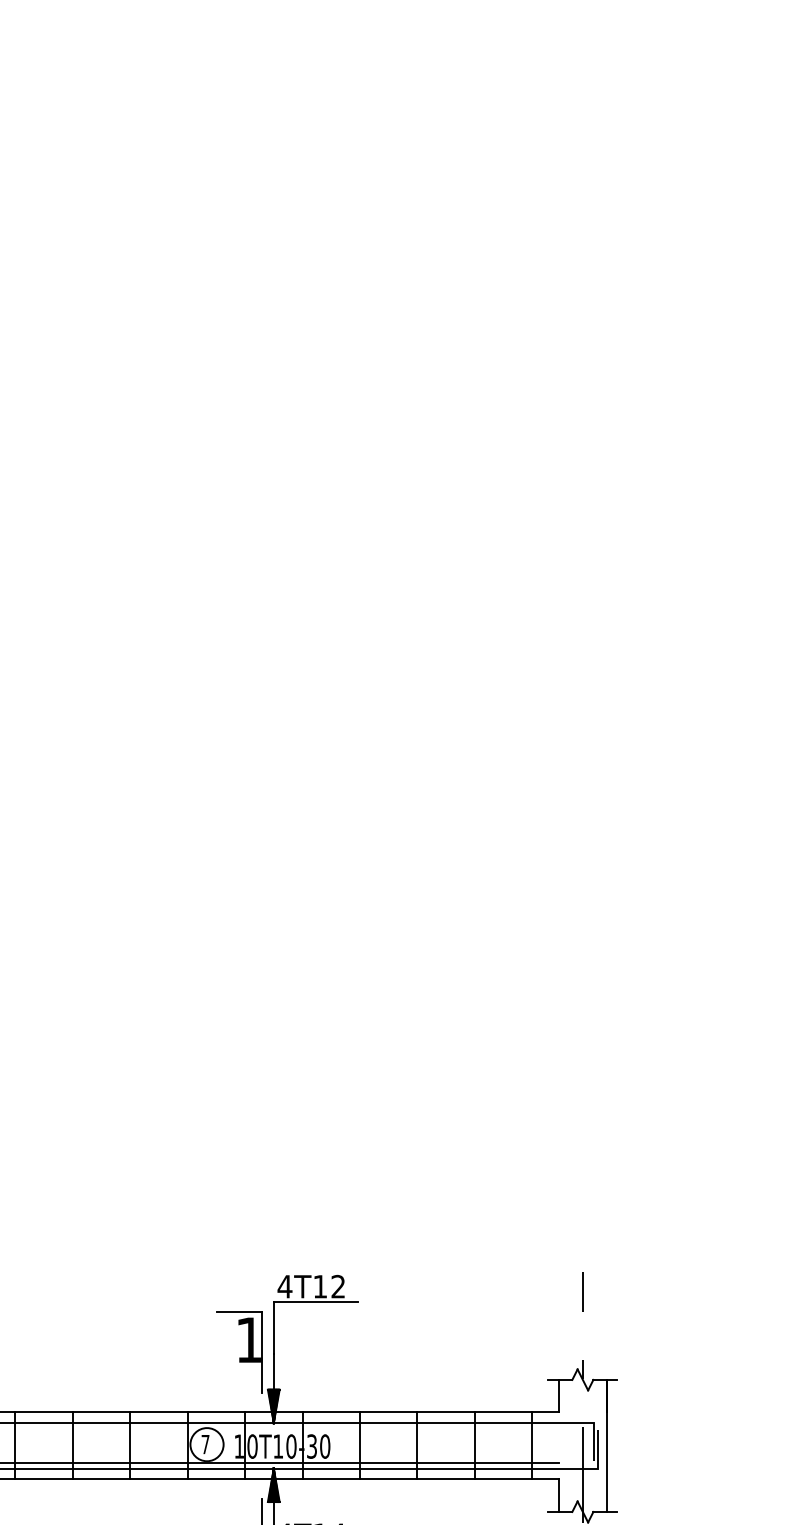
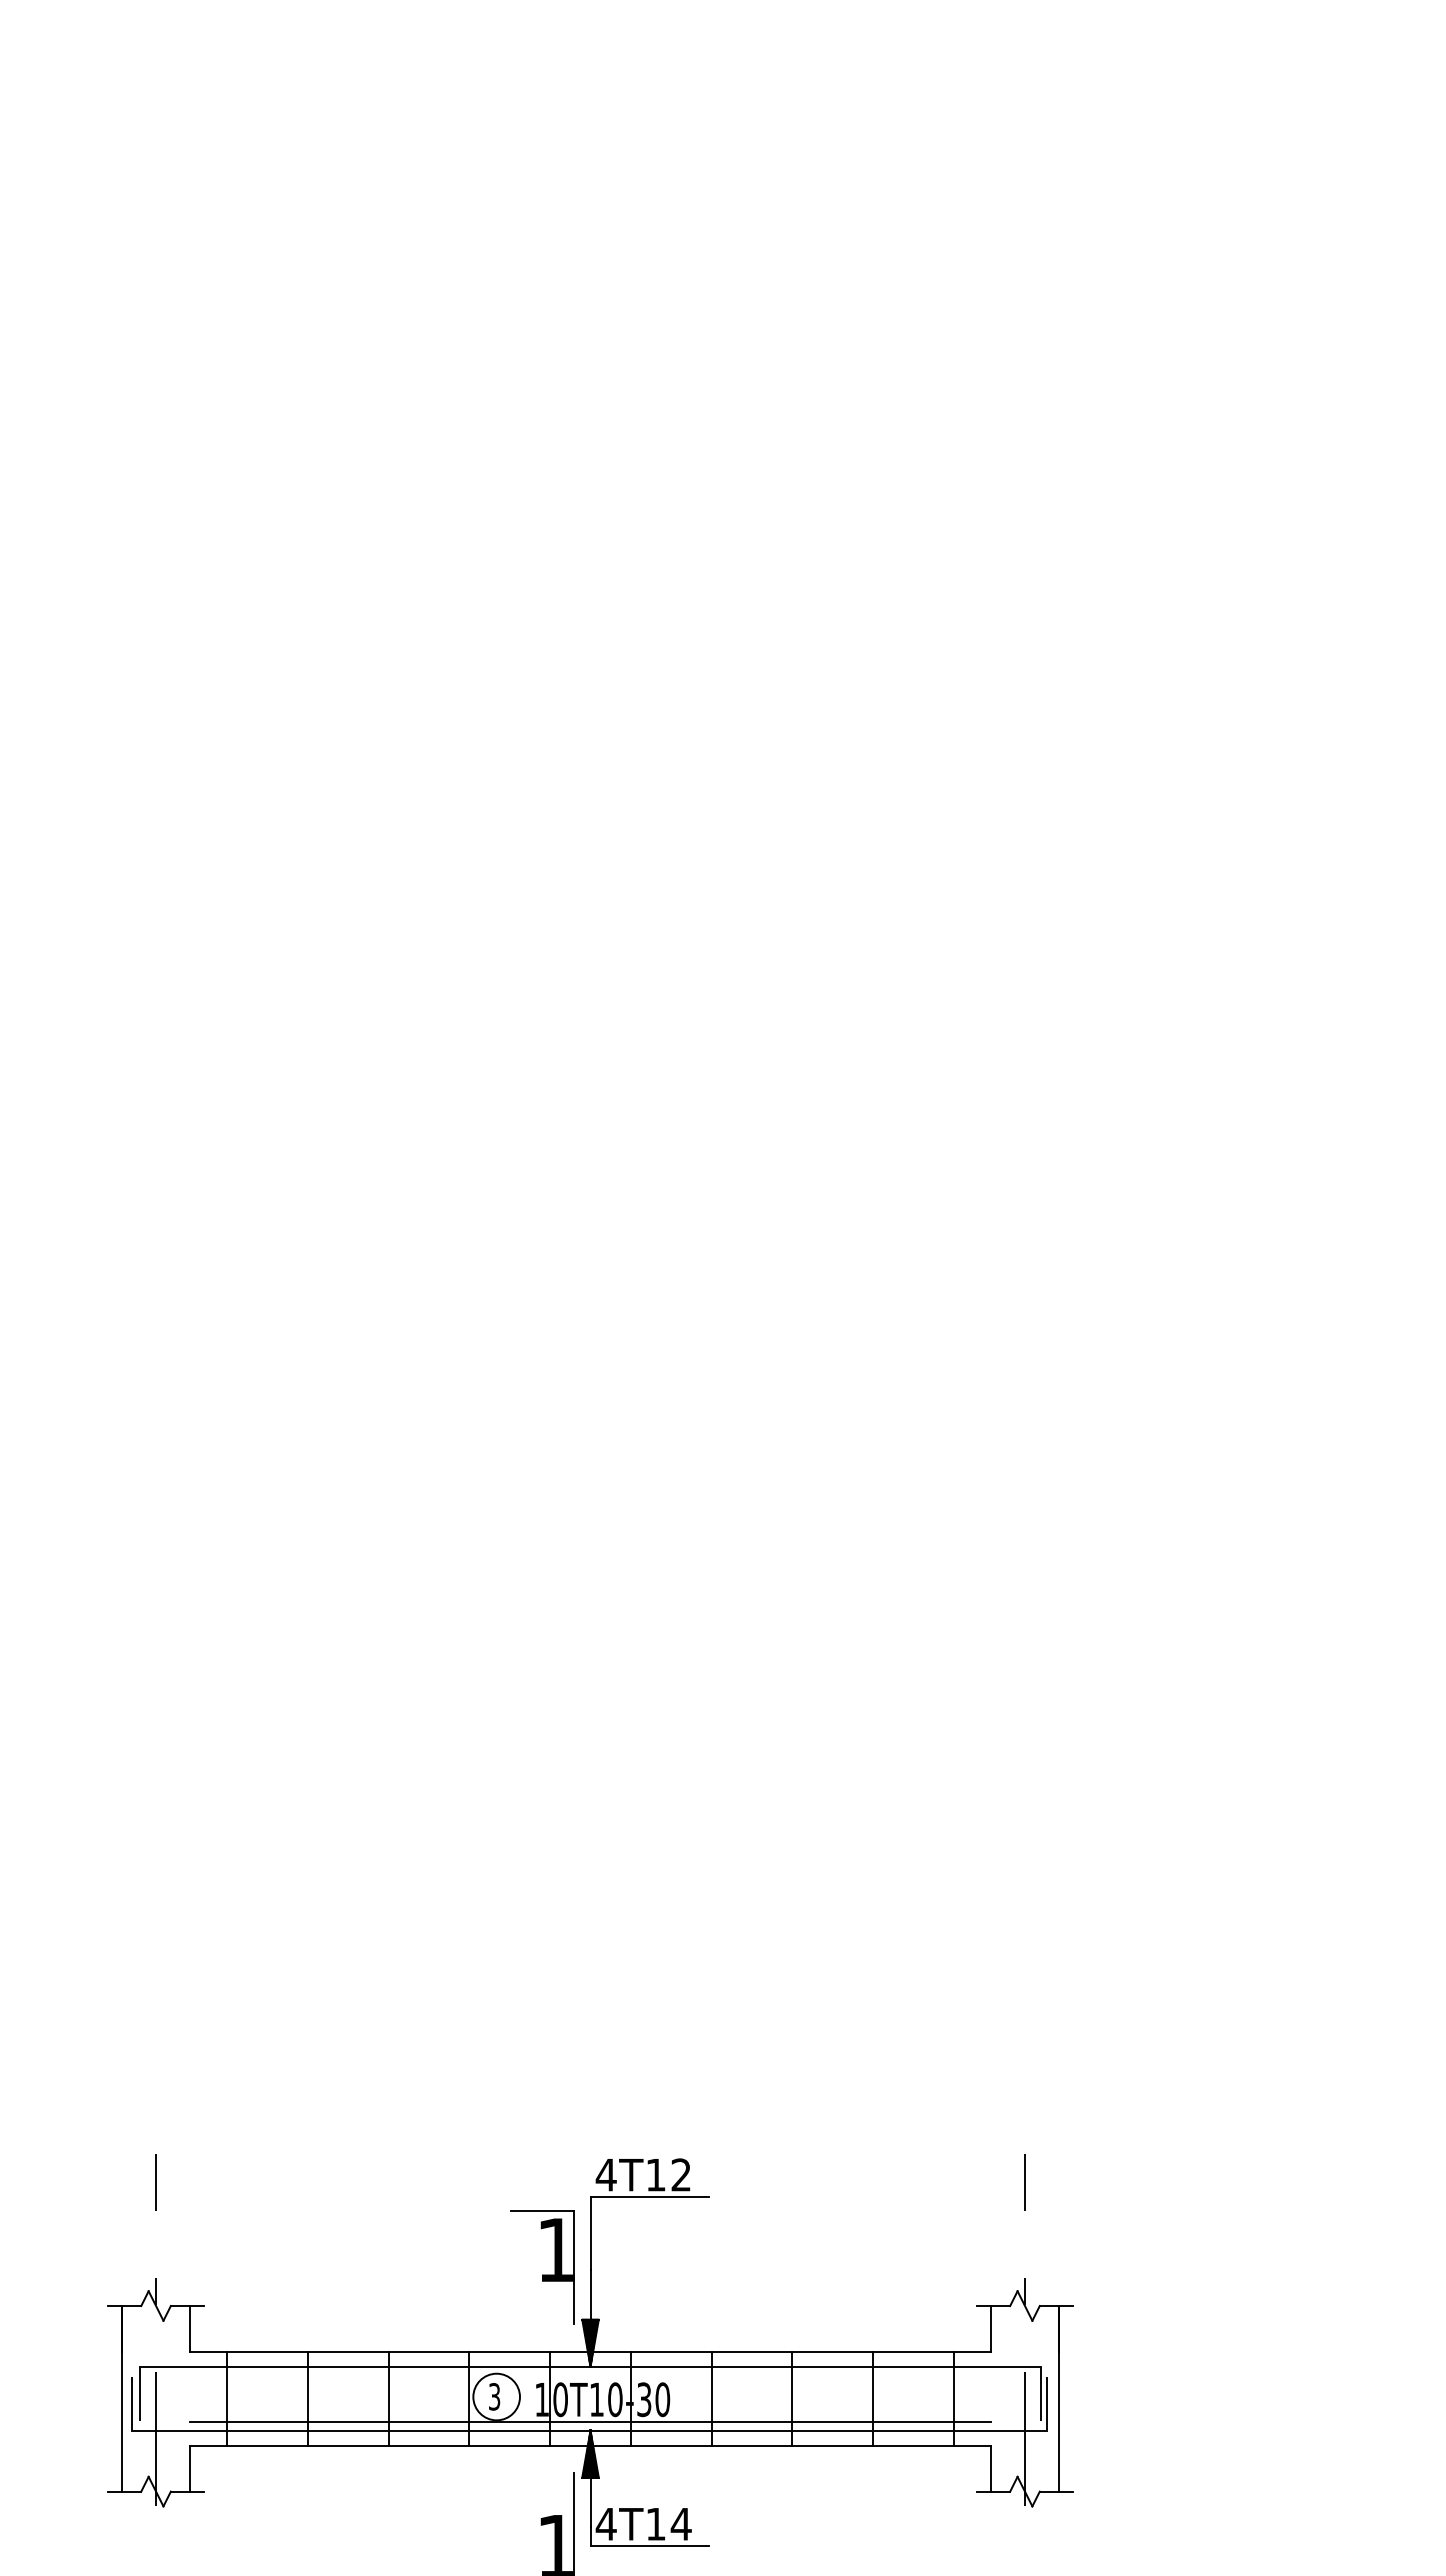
text: (205, 1444) -> (494, 2396), 7 -> 3

